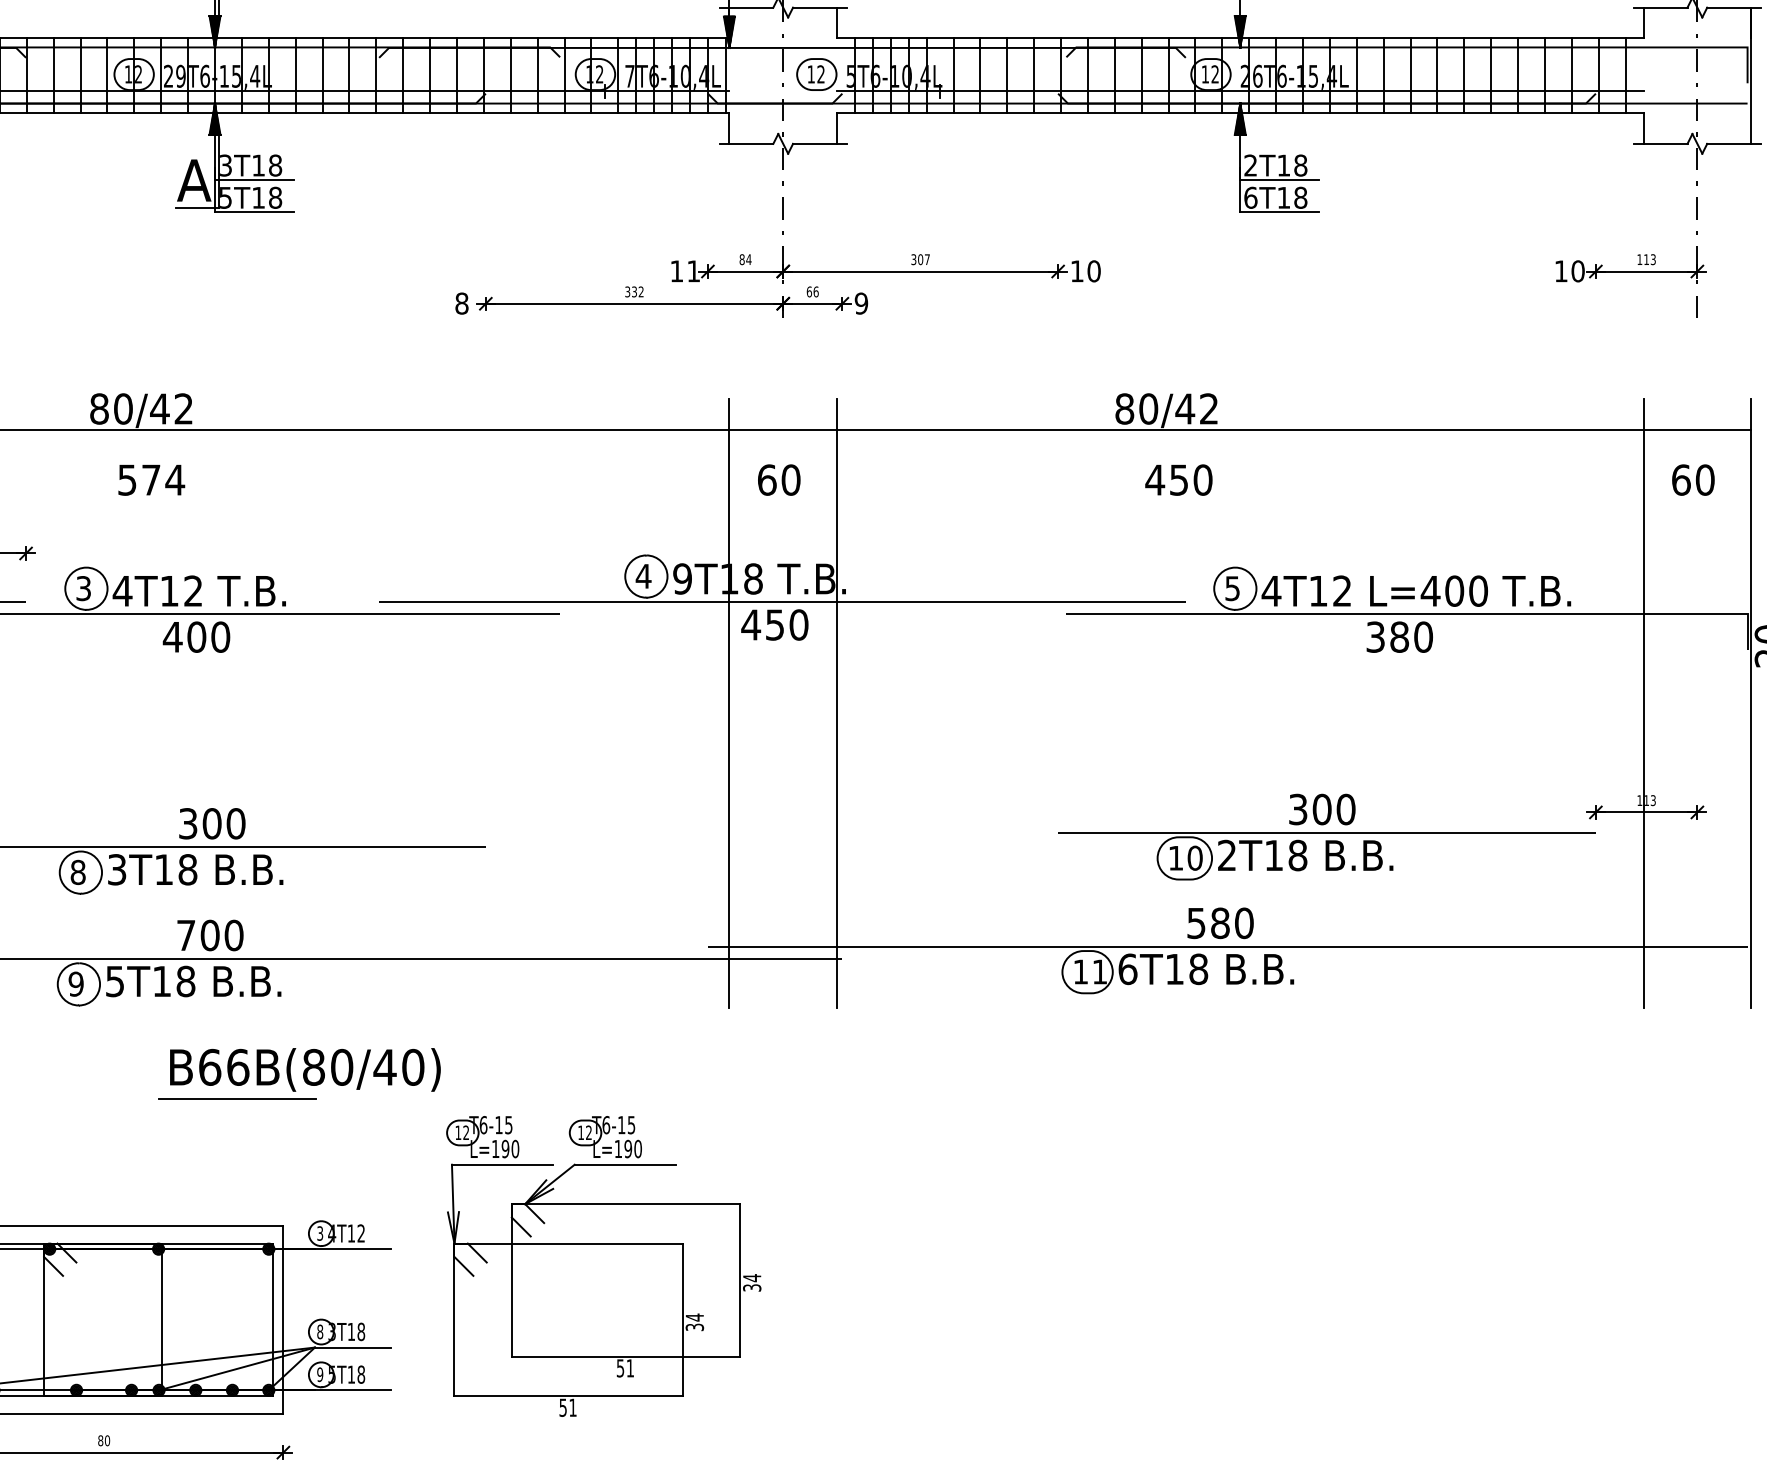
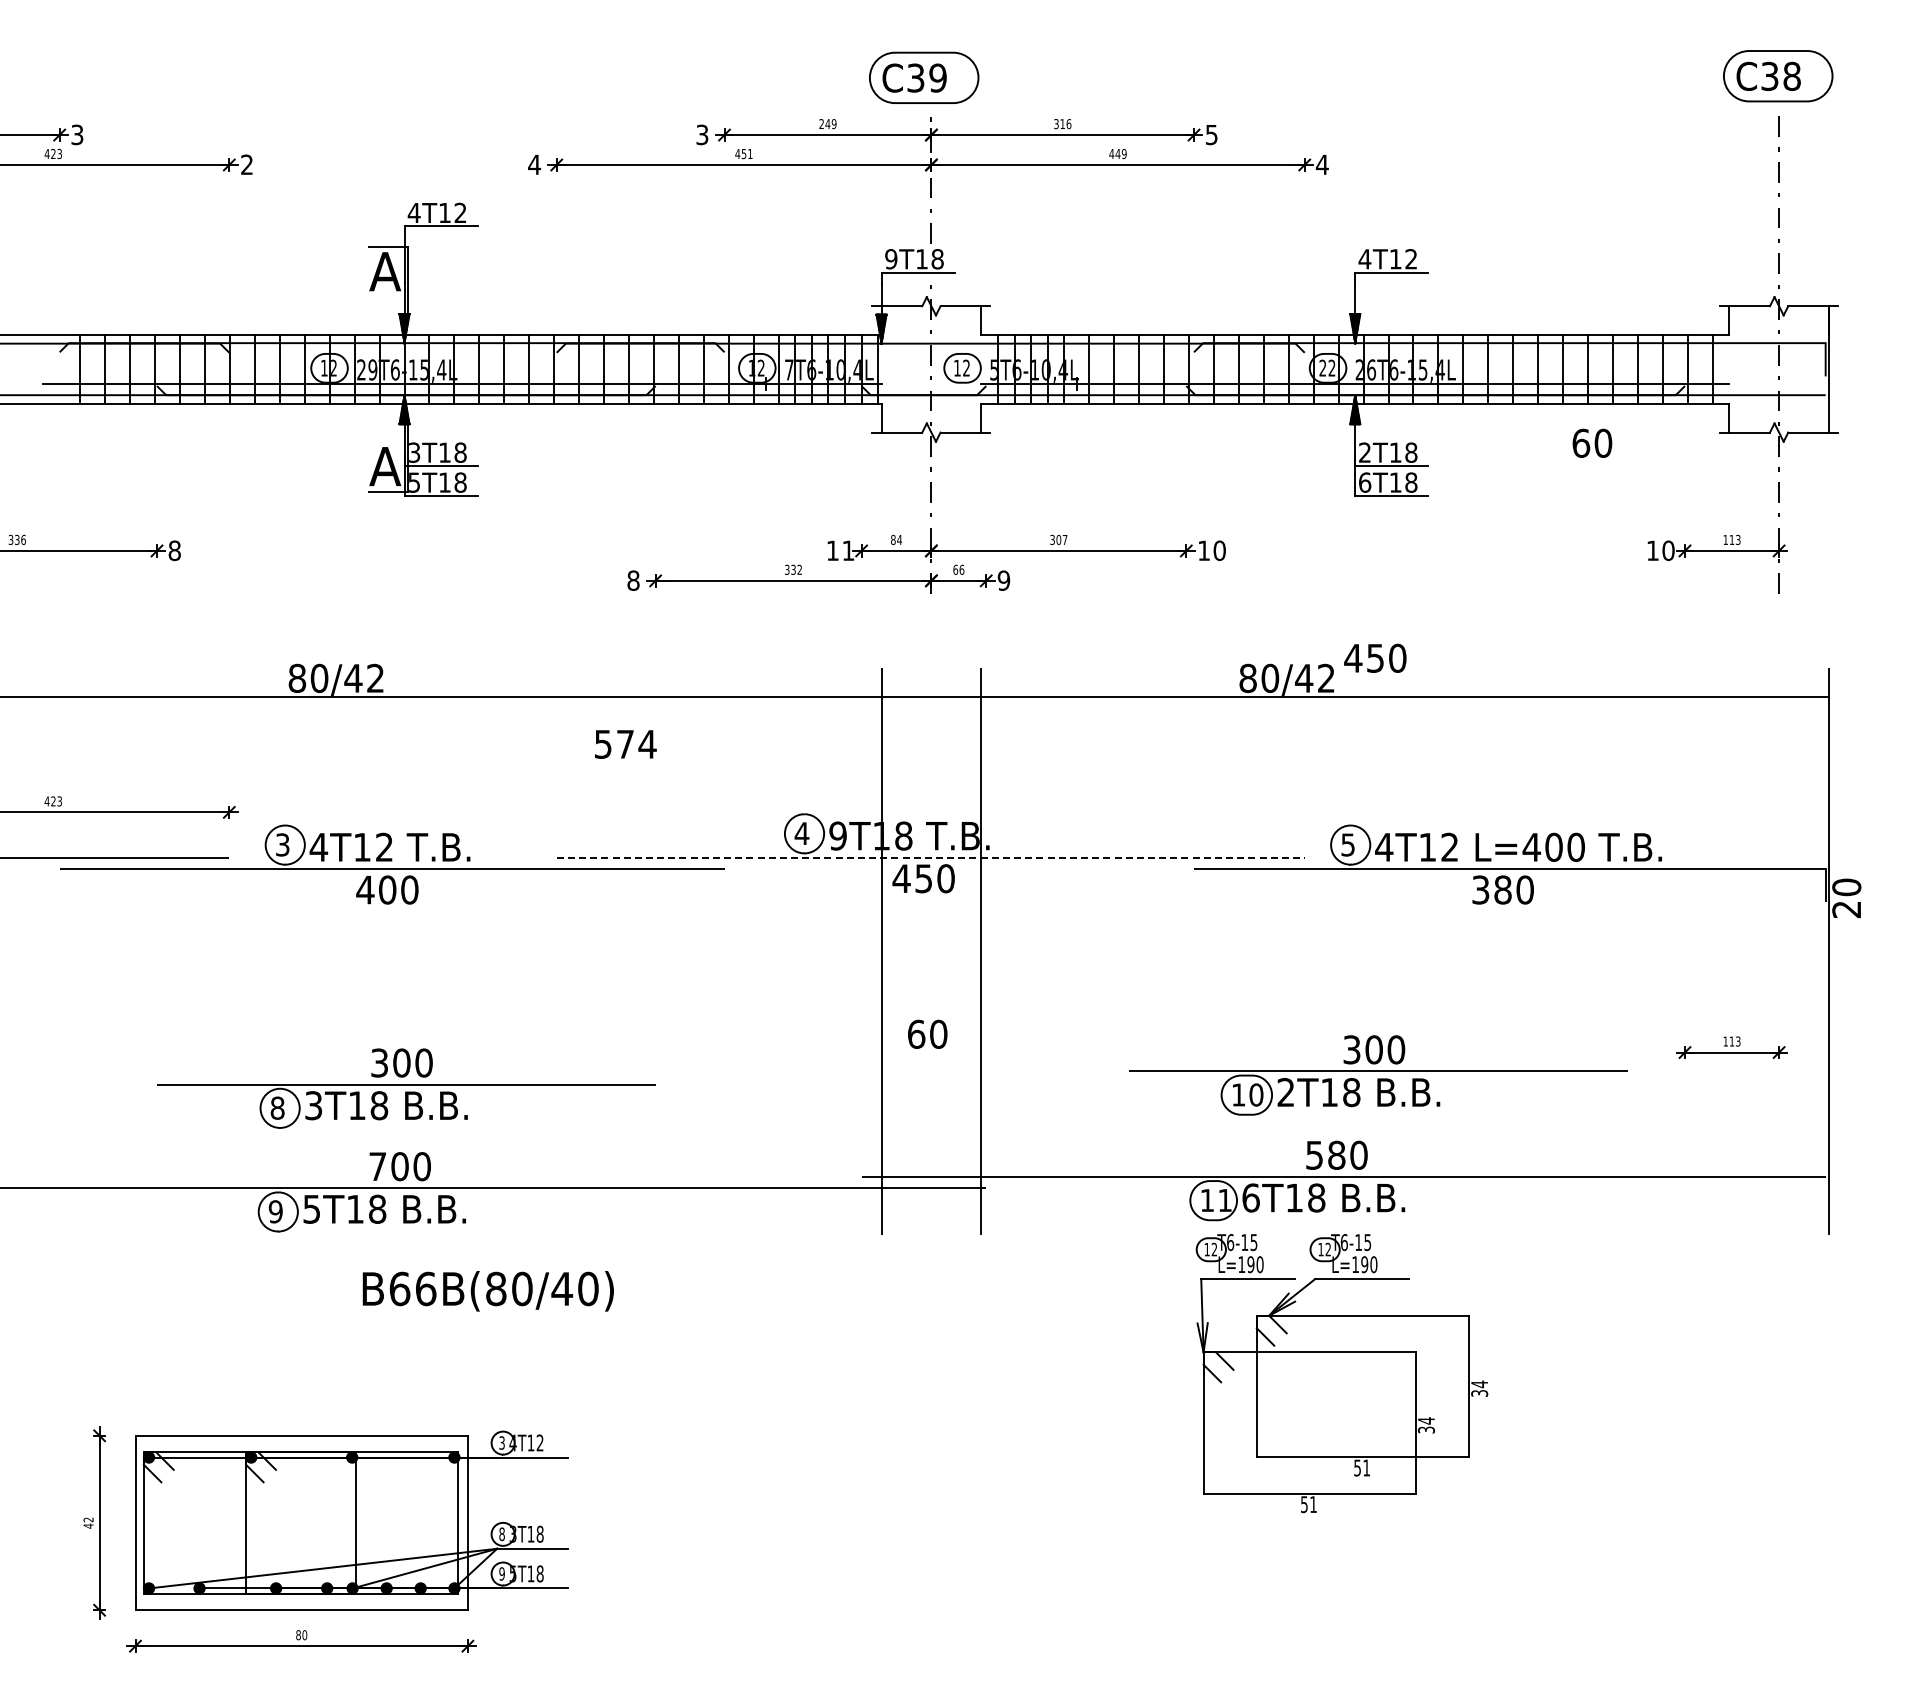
text: (1204, 73) -> (1322, 367), 12 -> 22
text: (778, 479) -> (927, 1033), moved
text: (1179, 479) -> (1375, 657), moved
text: (1693, 479) -> (1592, 442), moved
text: (151, 480) -> (625, 744), moved
line: (782, 602) -> (930, 857), solid -> dashed
line: (1643, 703) -> (1729, 951), removed
part: (1326, 837) -> (1378, 1075), moved
line: (237, 1099) -> (425, 1318), removed
part: (603, 1266) -> (1341, 1373), moved

